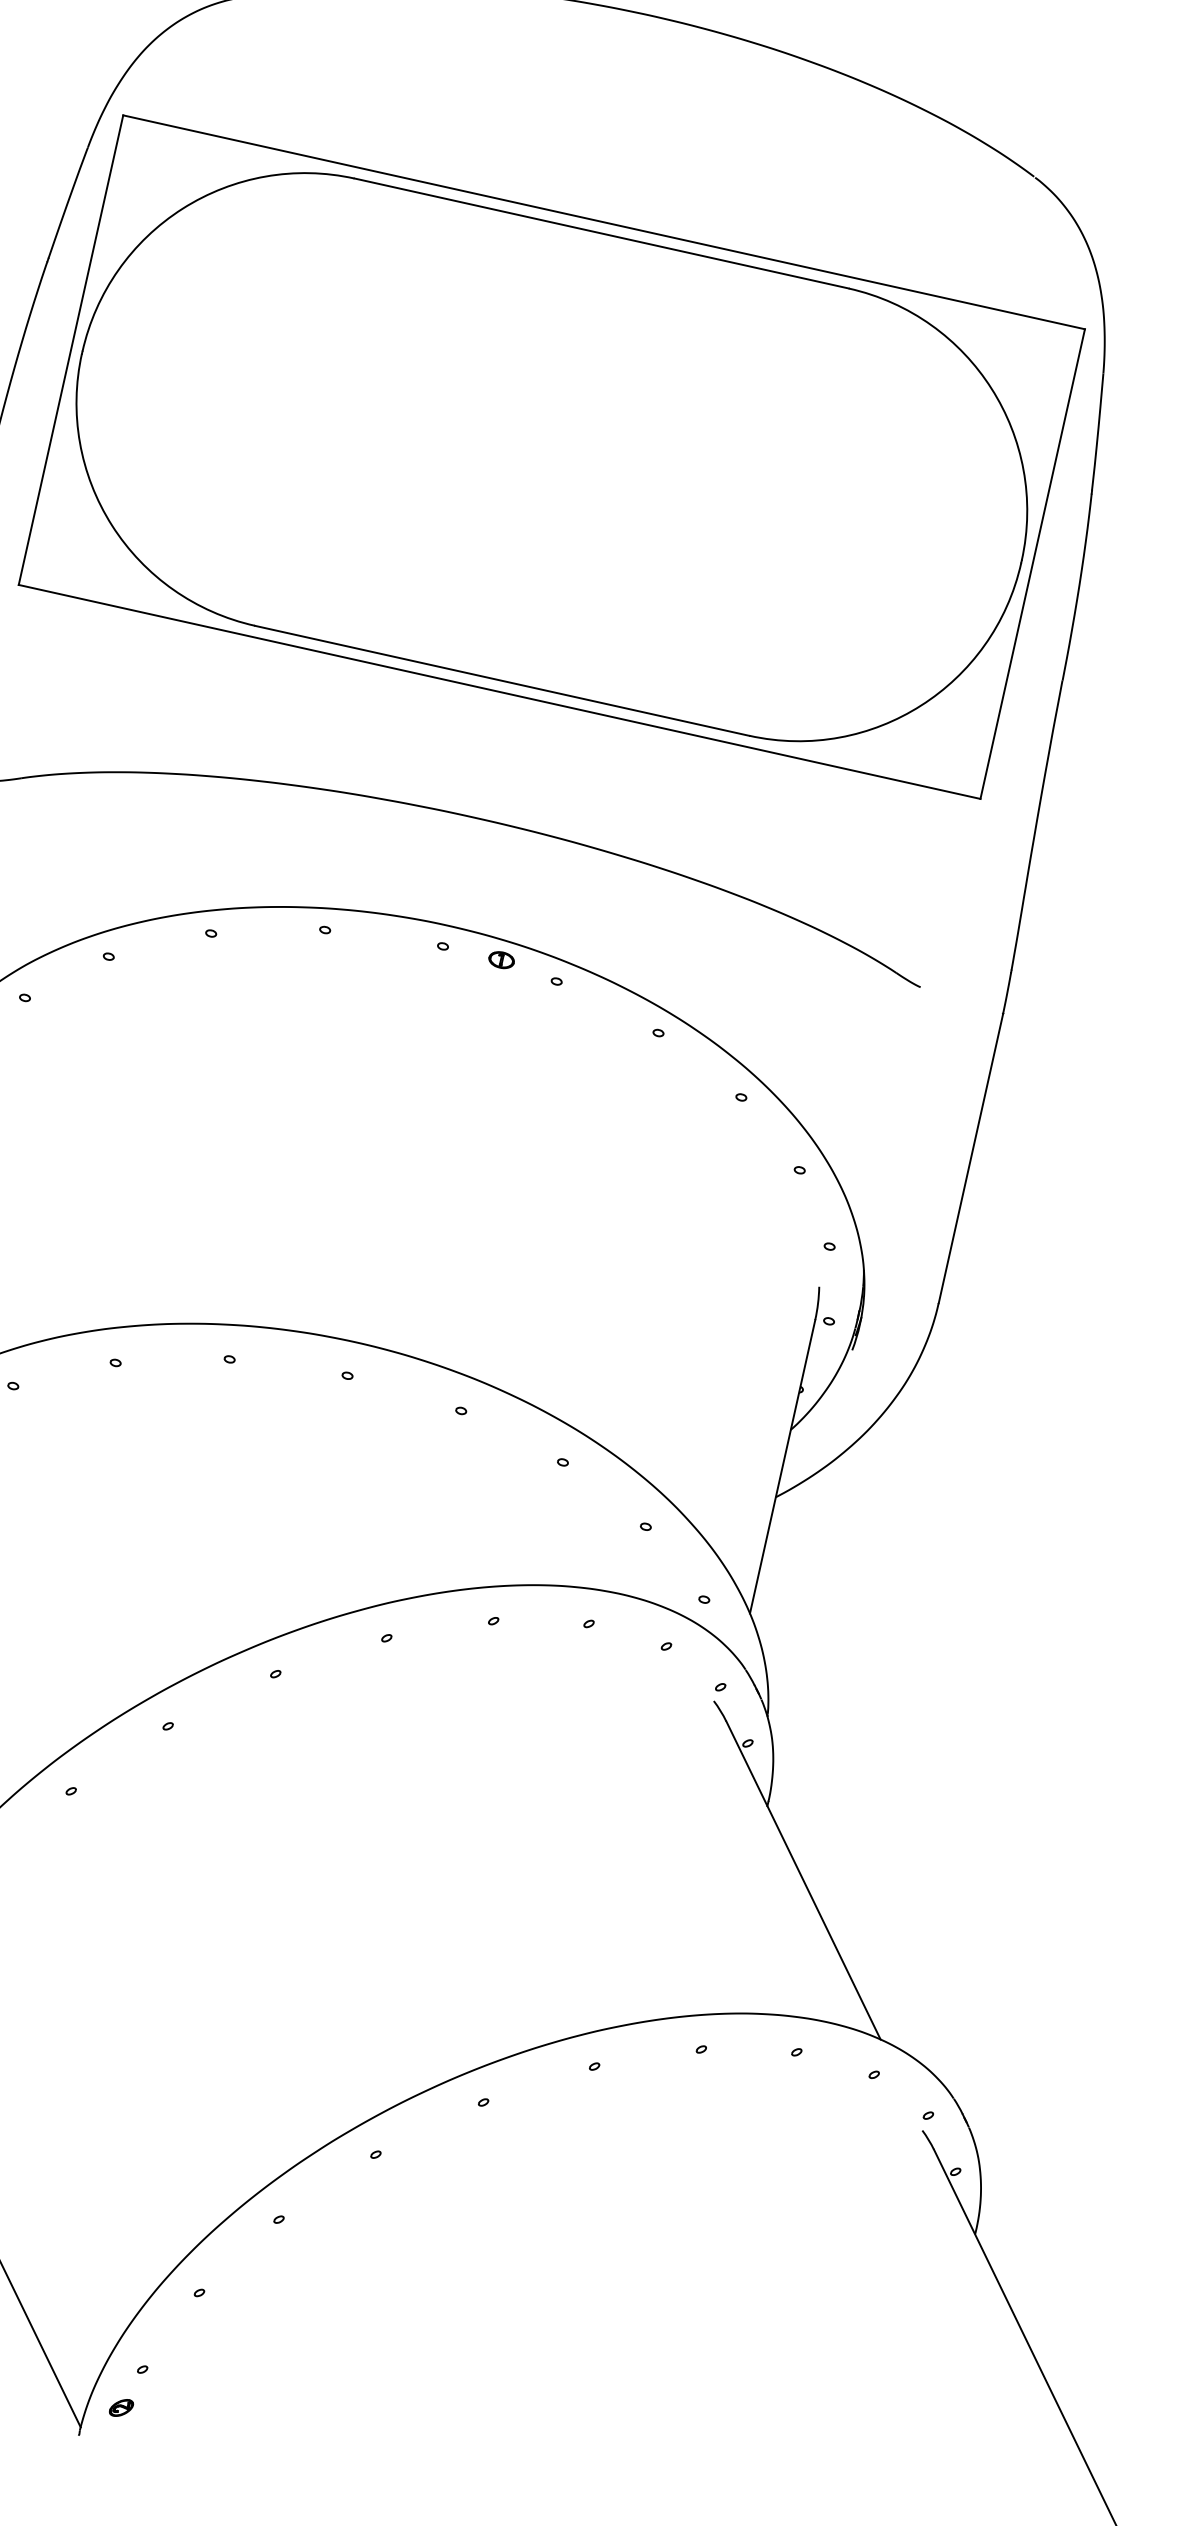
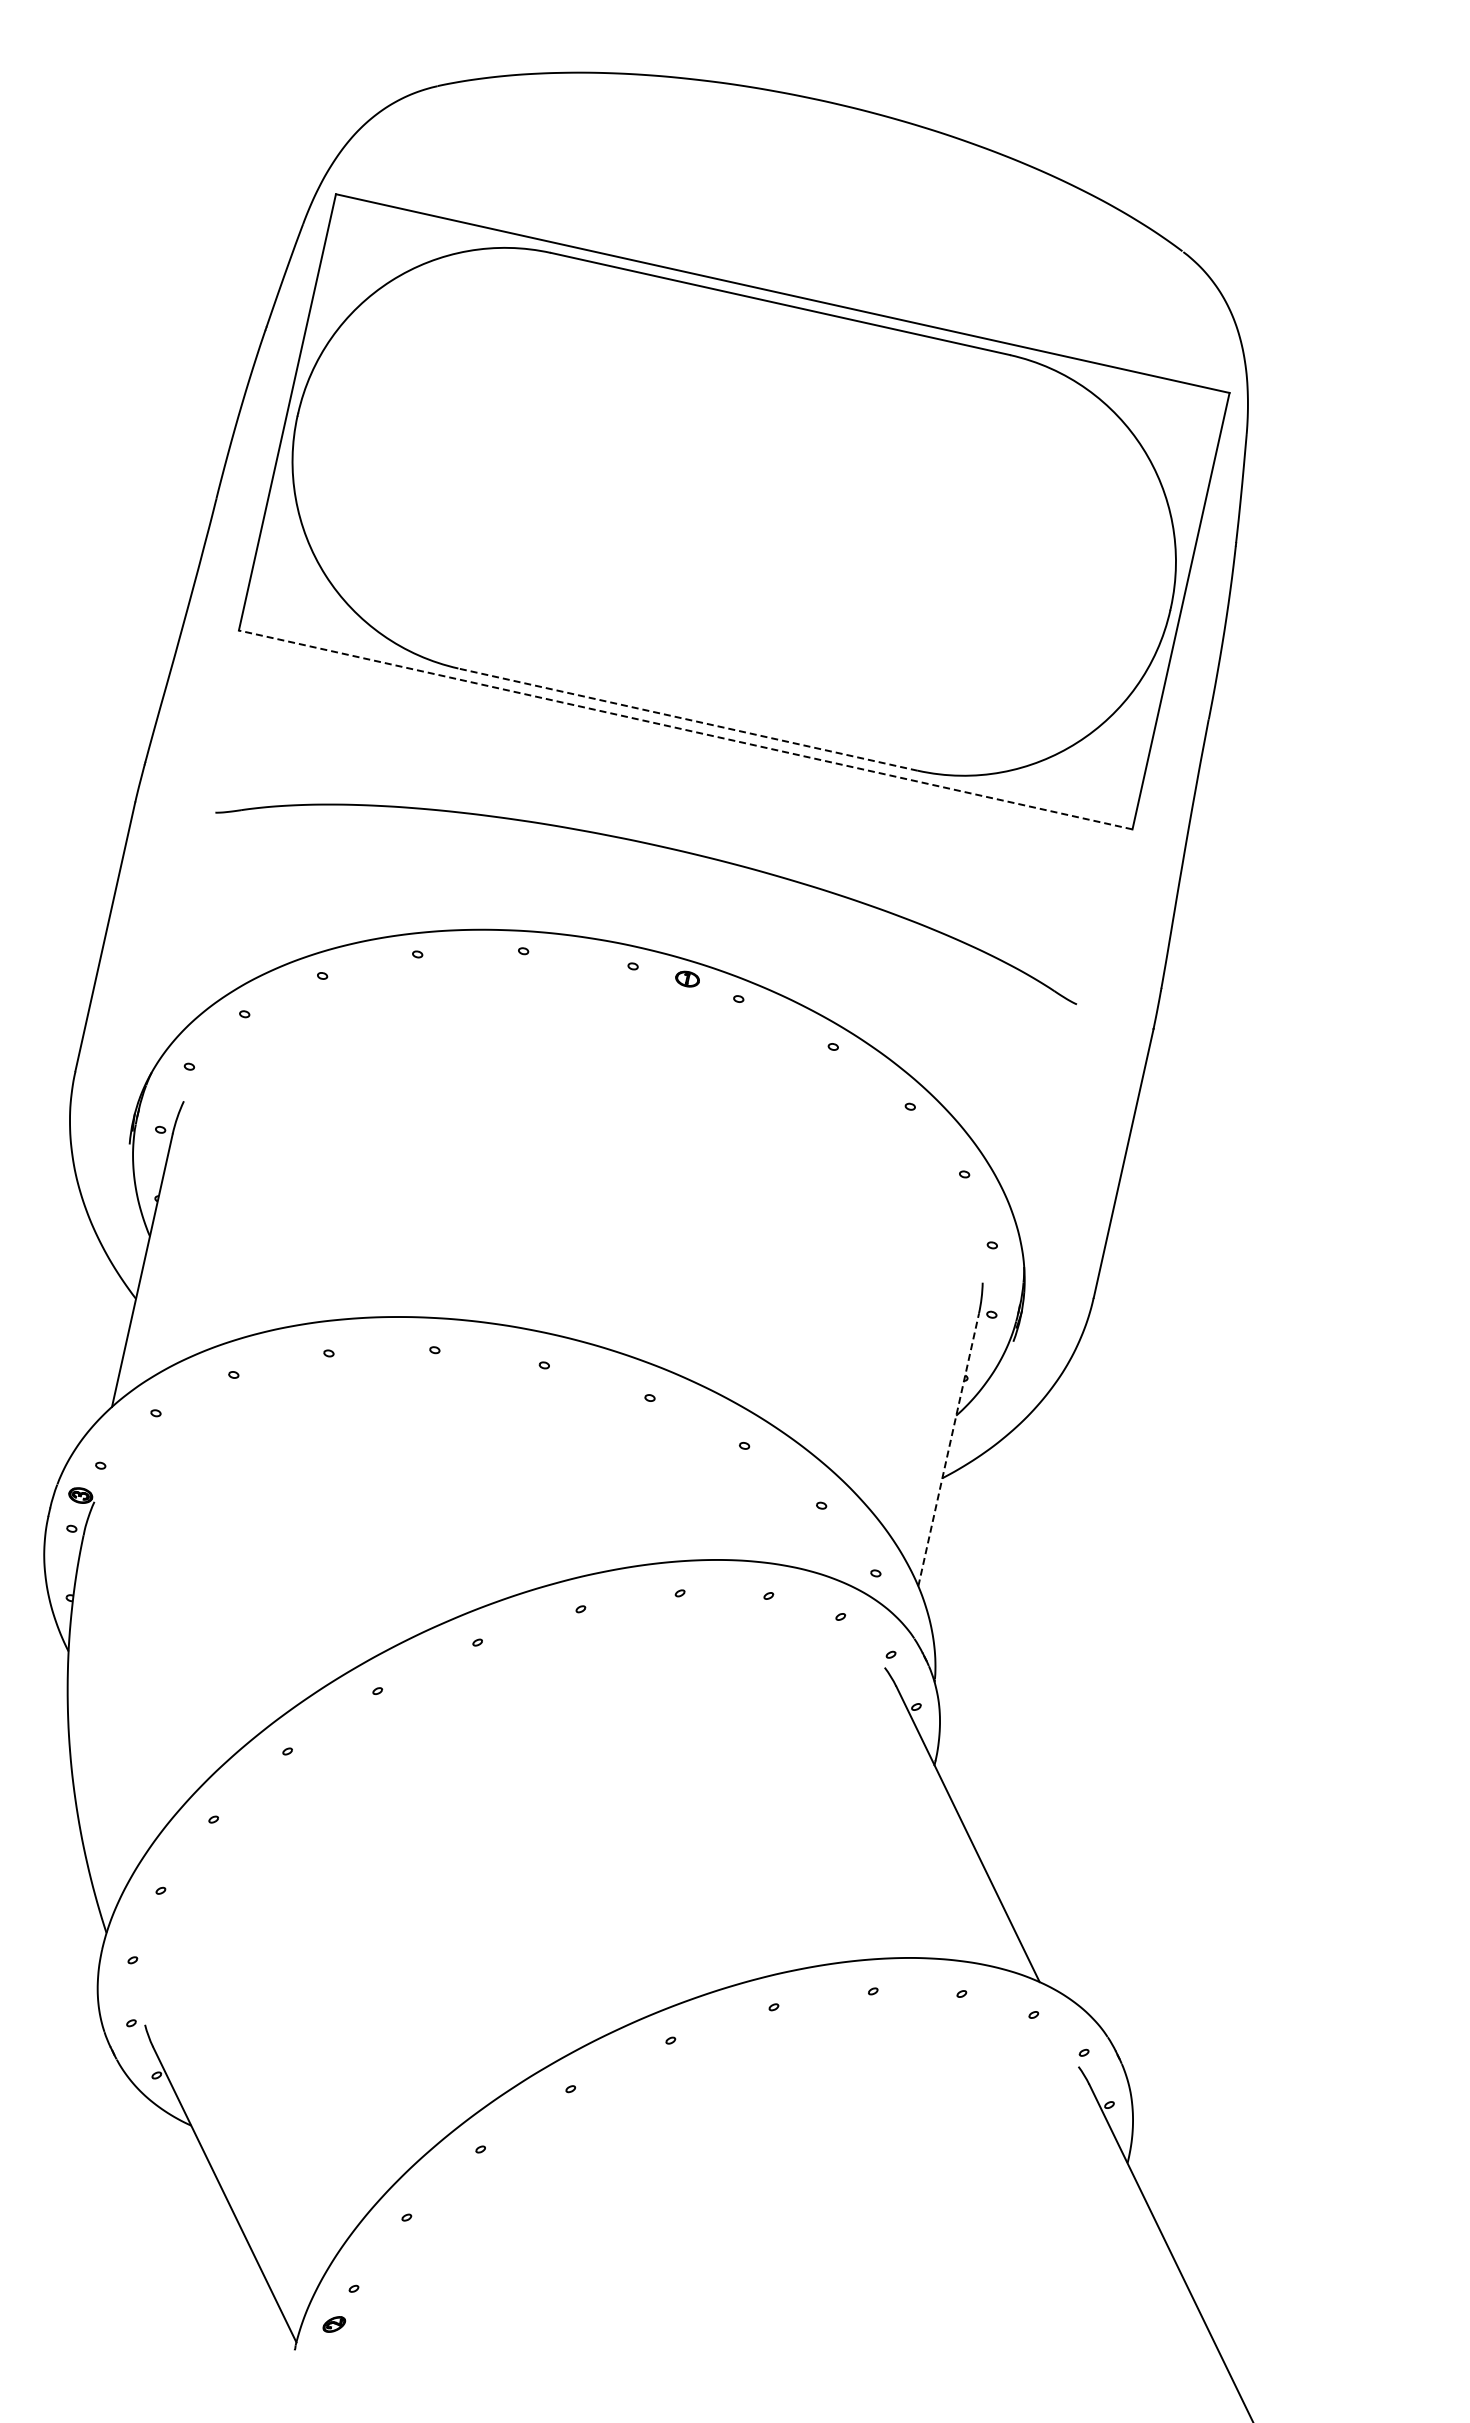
line: (501, 680) -> (687, 719), solid -> dashed
line: (499, 691) -> (685, 729), solid -> dashed
line: (782, 1466) -> (948, 1449), solid -> dashed

